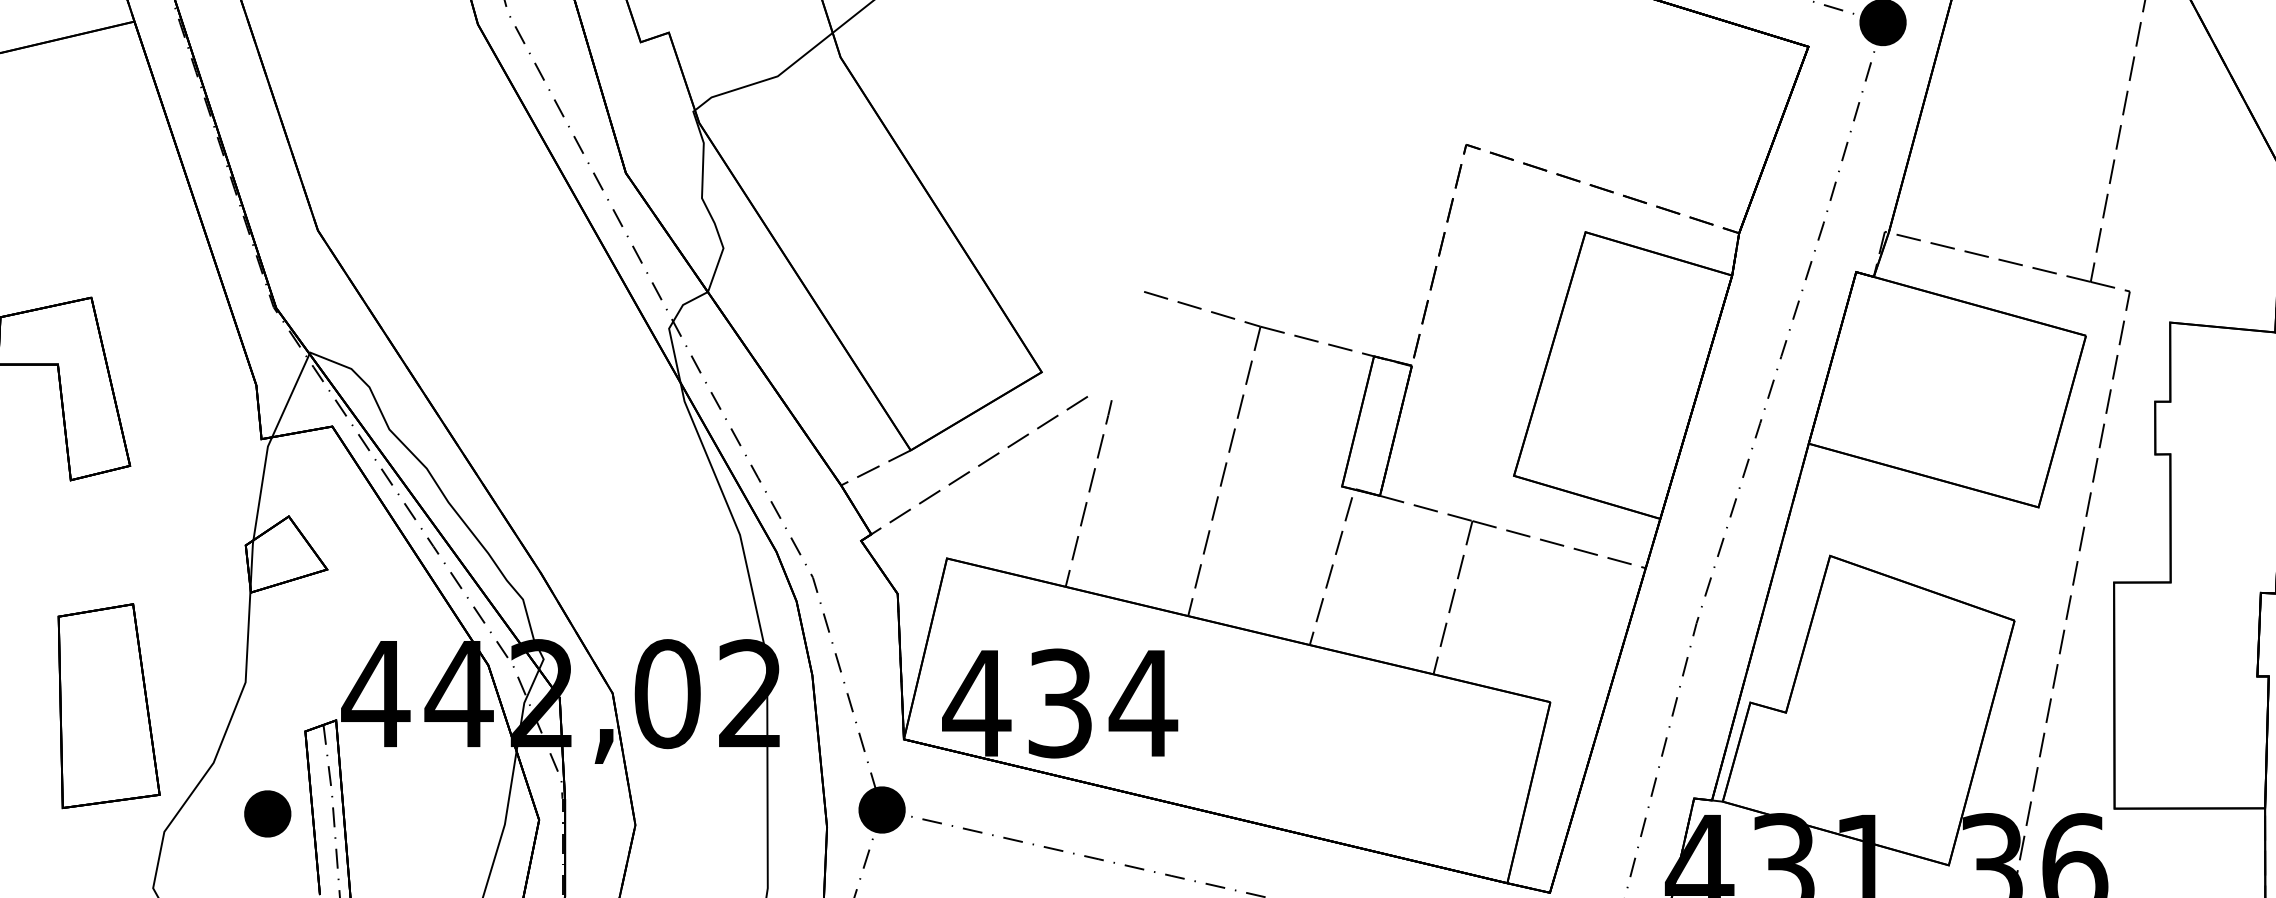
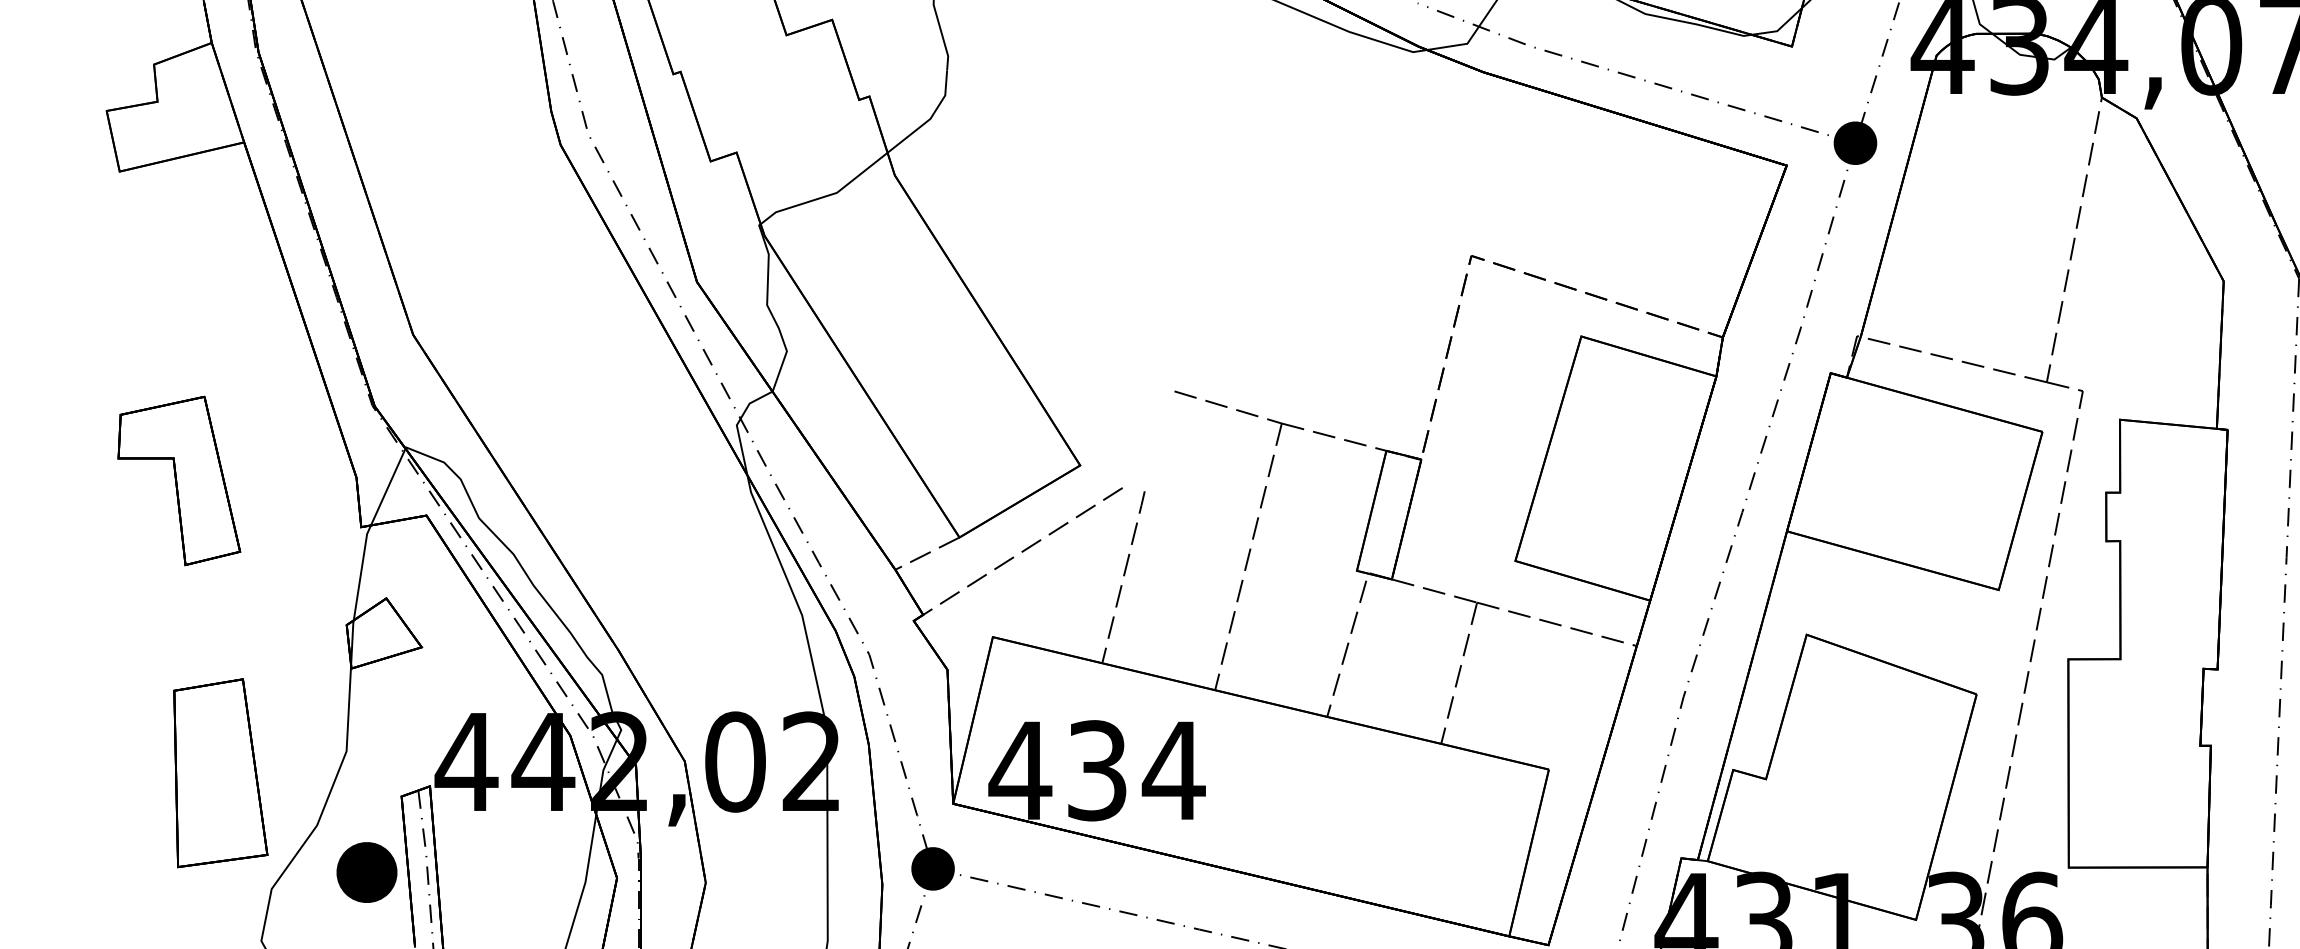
part: (267, 813) -> (366, 872), size x1.4

